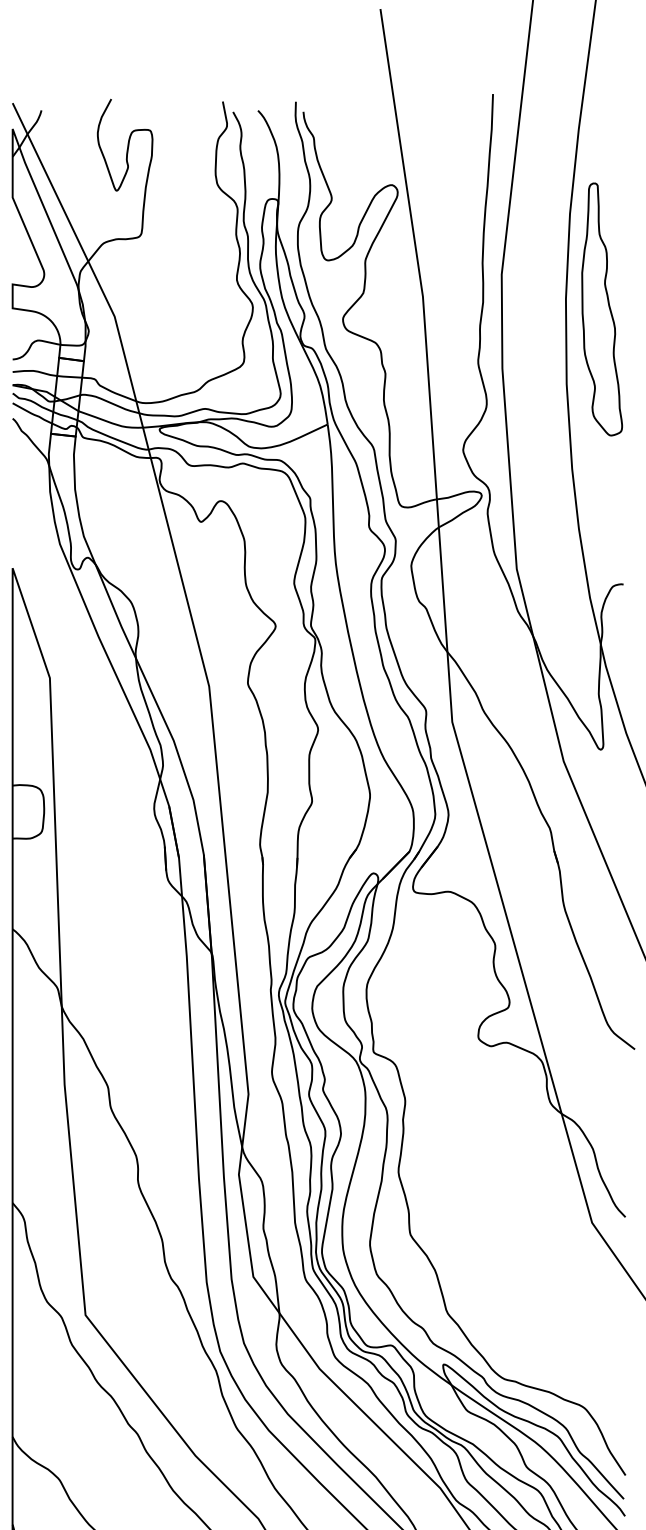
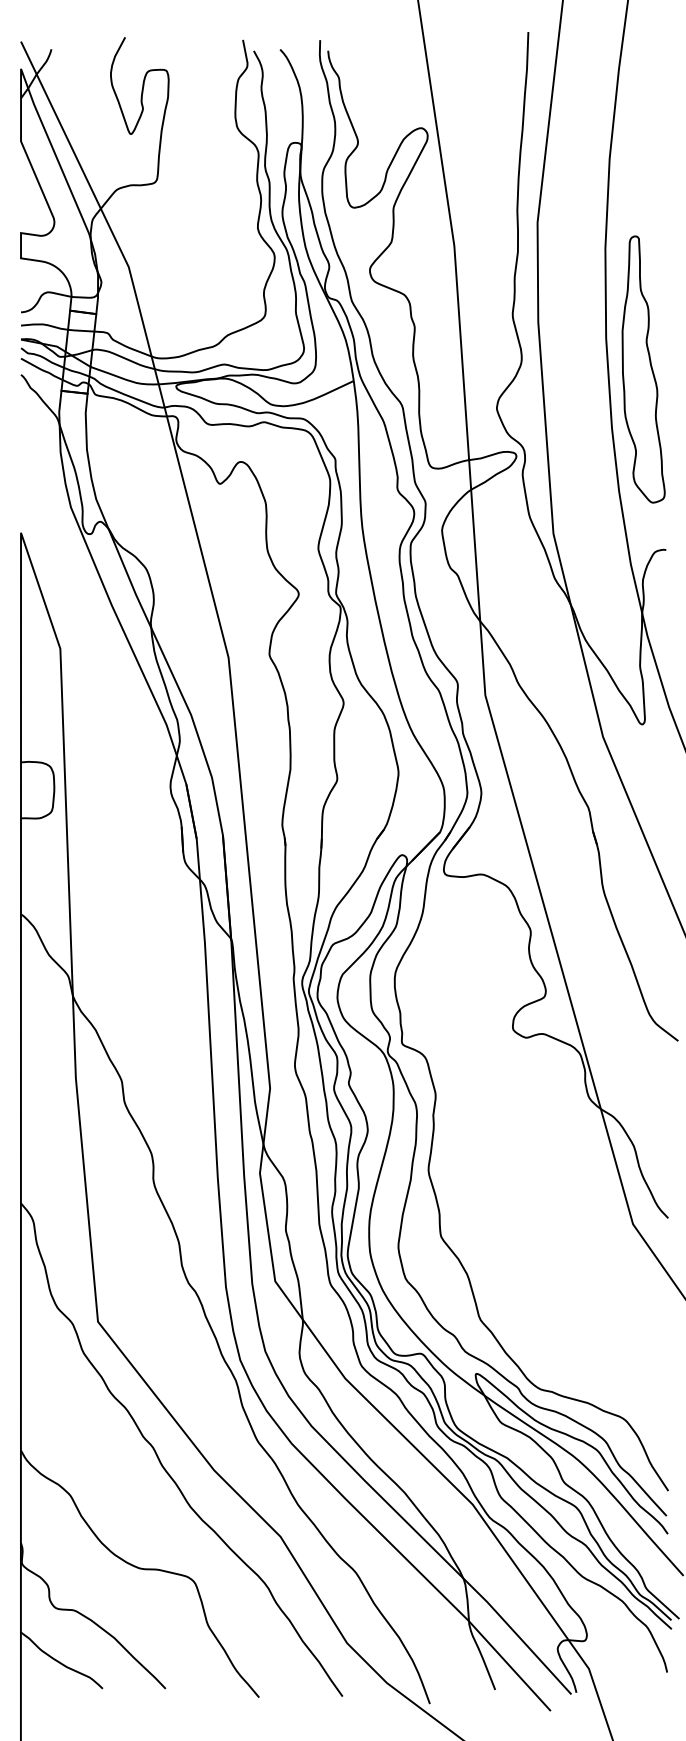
part: (602, 309) -> (643, 369), moved

